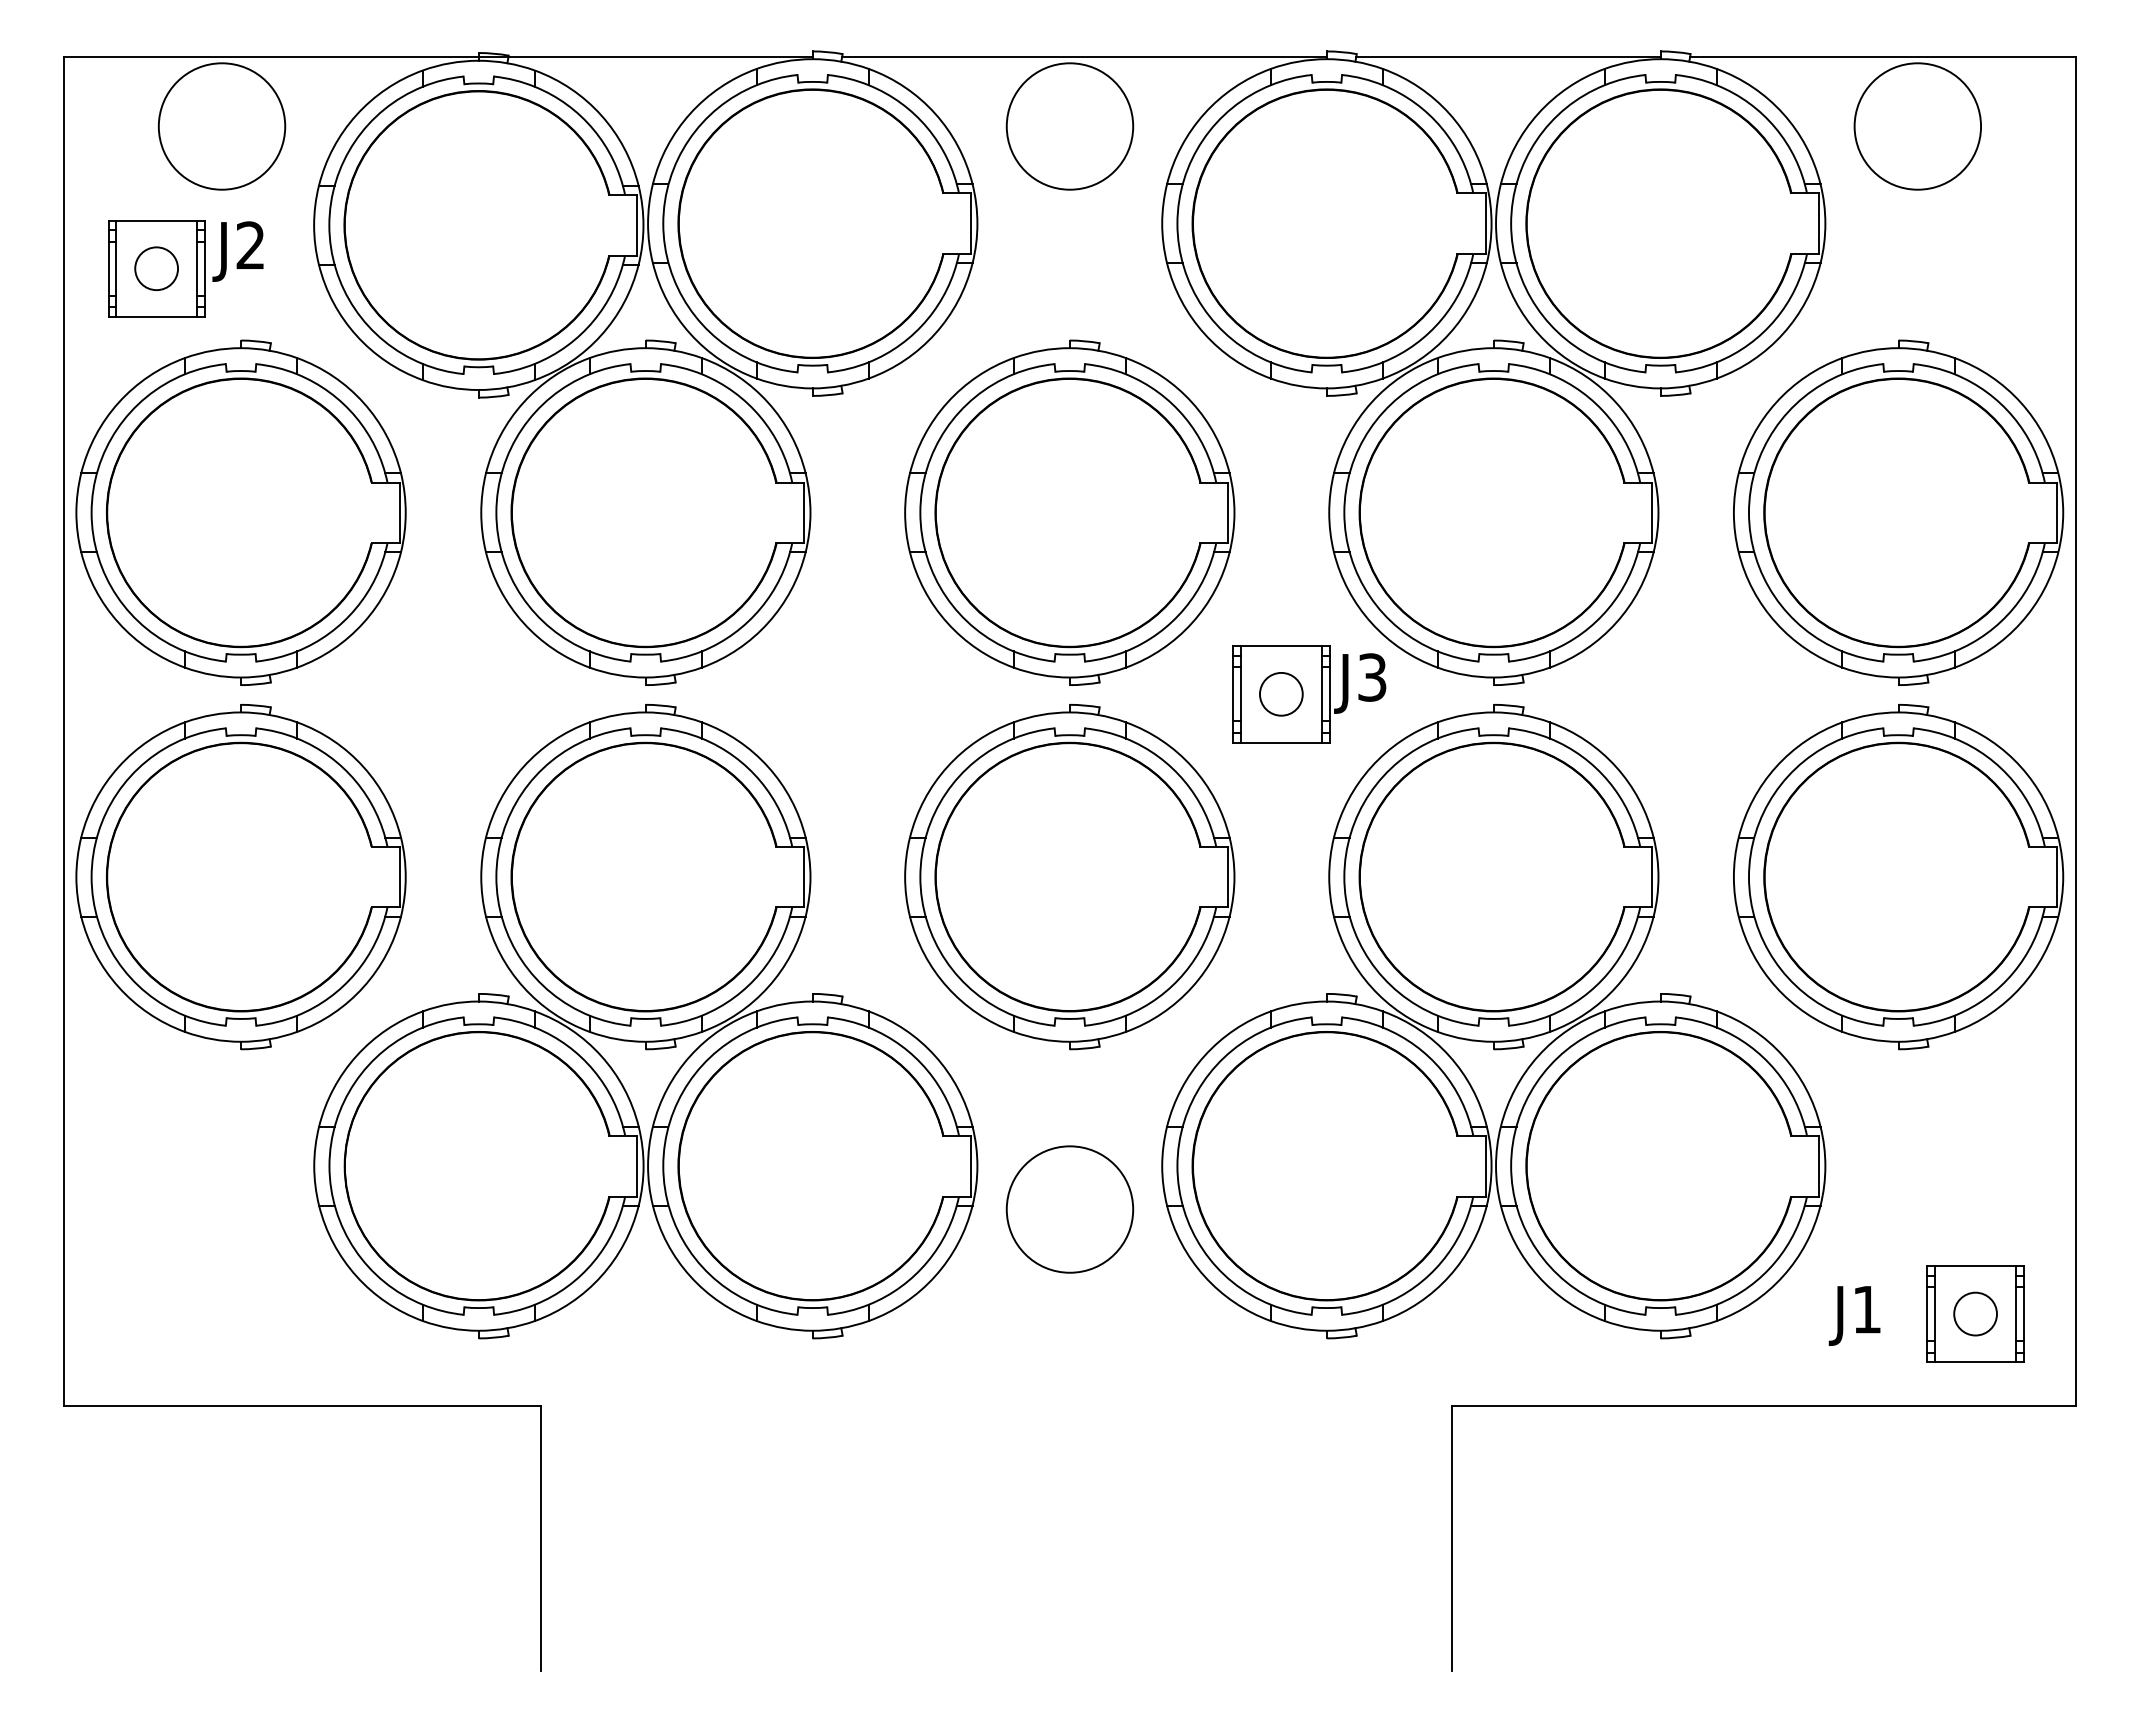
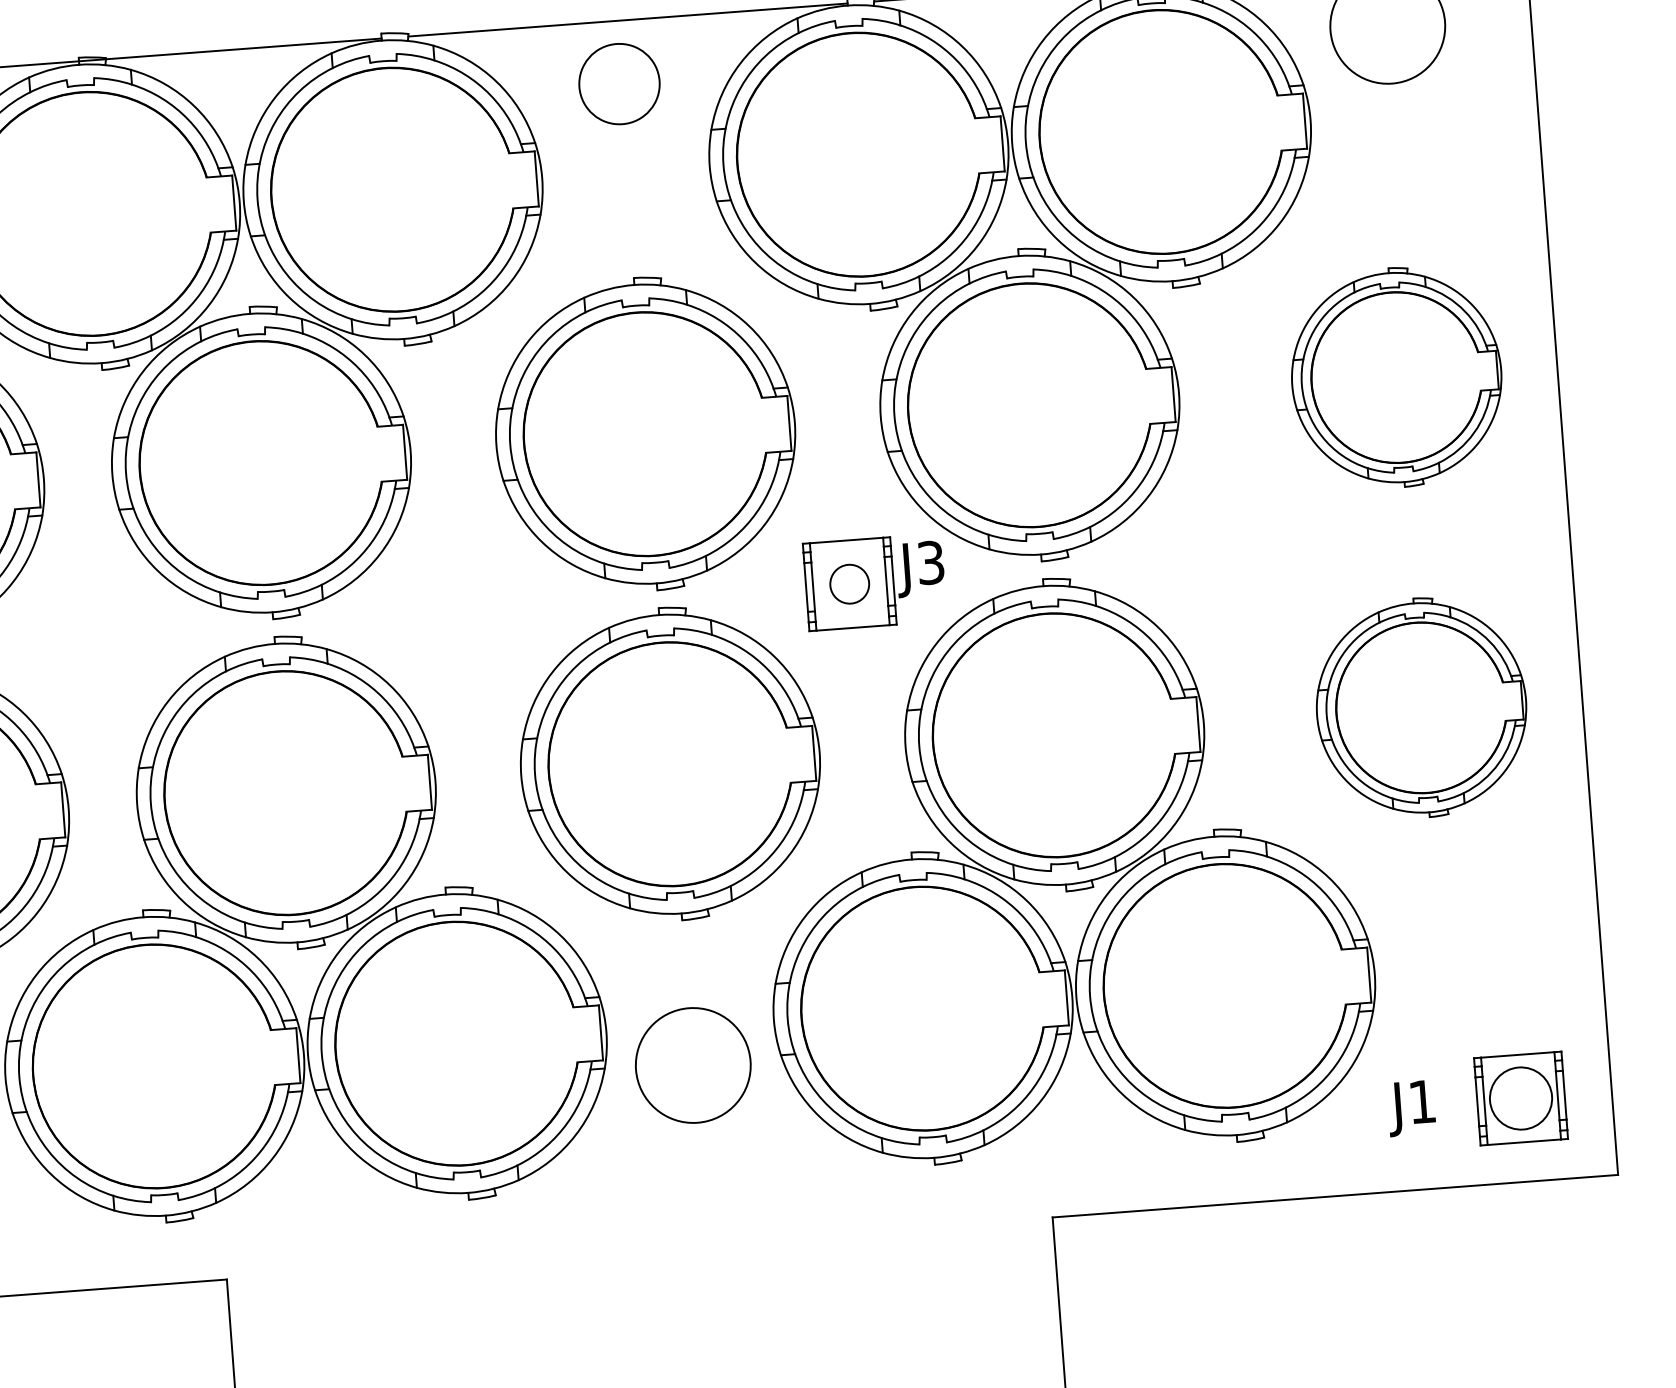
circle: (1069, 126) -> (619, 84), size x0.7
part: (1898, 512) -> (1396, 377), size x0.7
part: (1898, 877) -> (1421, 708), size x0.7
circle: (1975, 1313) -> (1520, 1097), size x1.6

